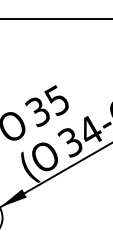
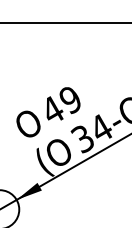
text: (46, 105) -> (60, 104), 35 -> 49

